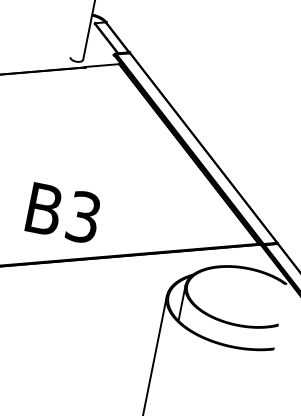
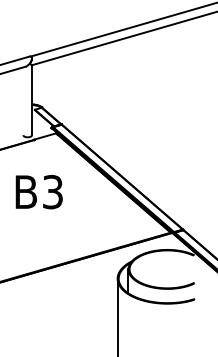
text: (62, 213) -> (38, 192), moved

